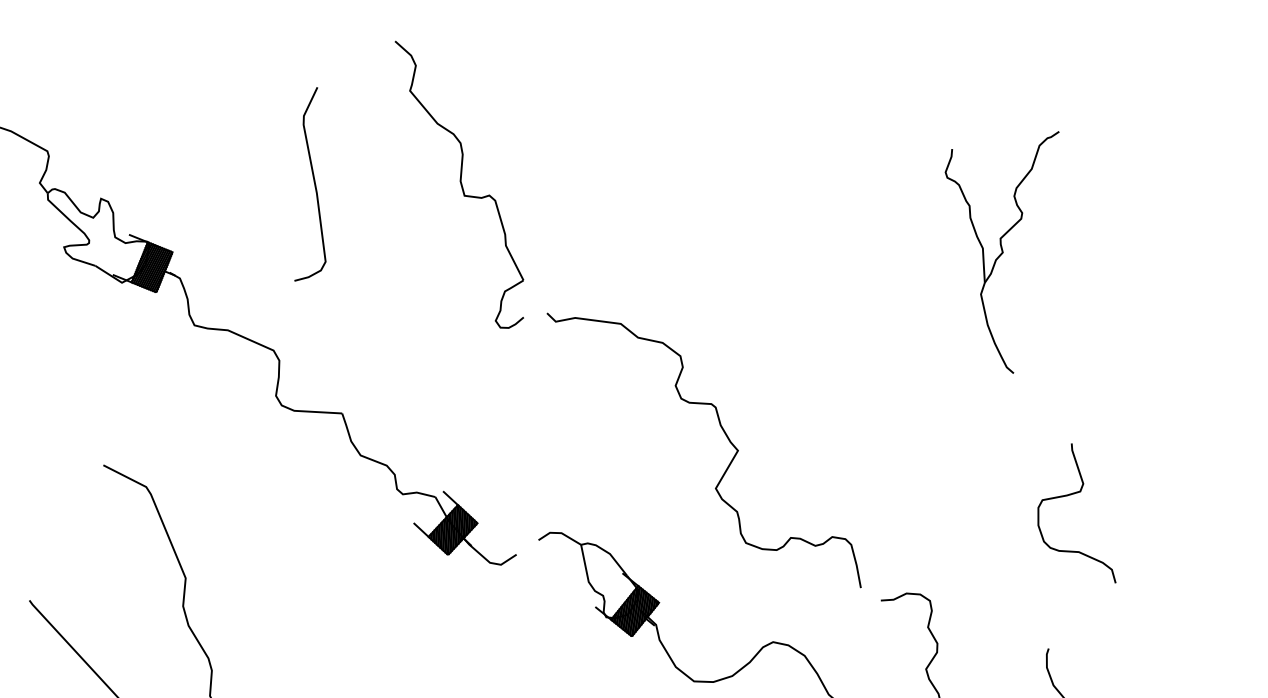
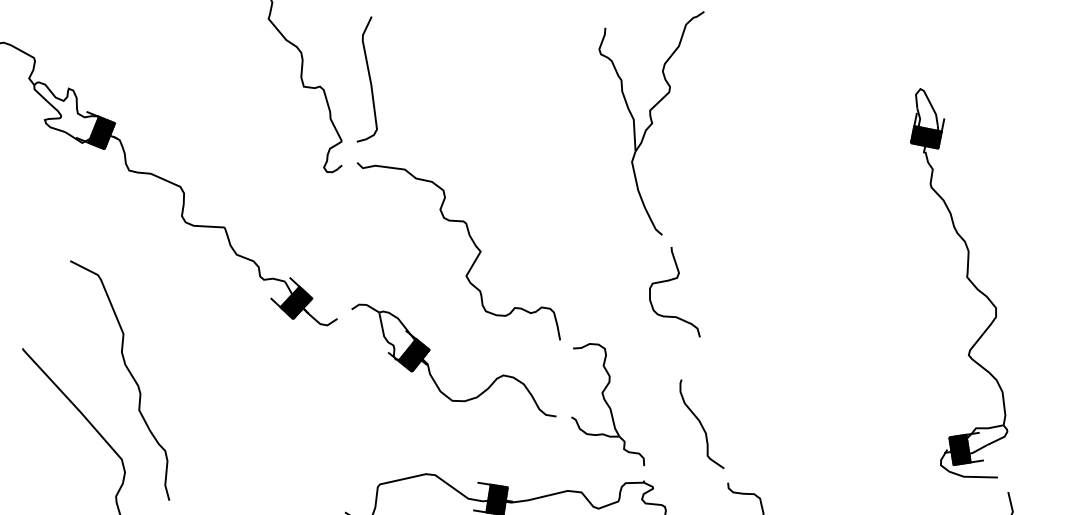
curve: (314, 184) -> (369, 79), moved
part: (1002, 252) -> (651, 123), size x1.43
curve: (1068, 496) -> (669, 281), moved

